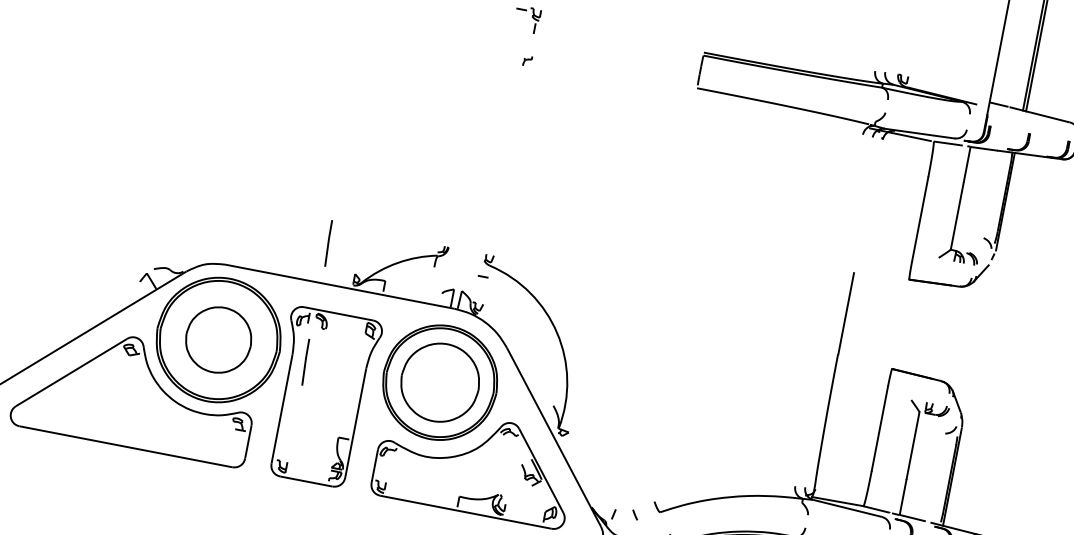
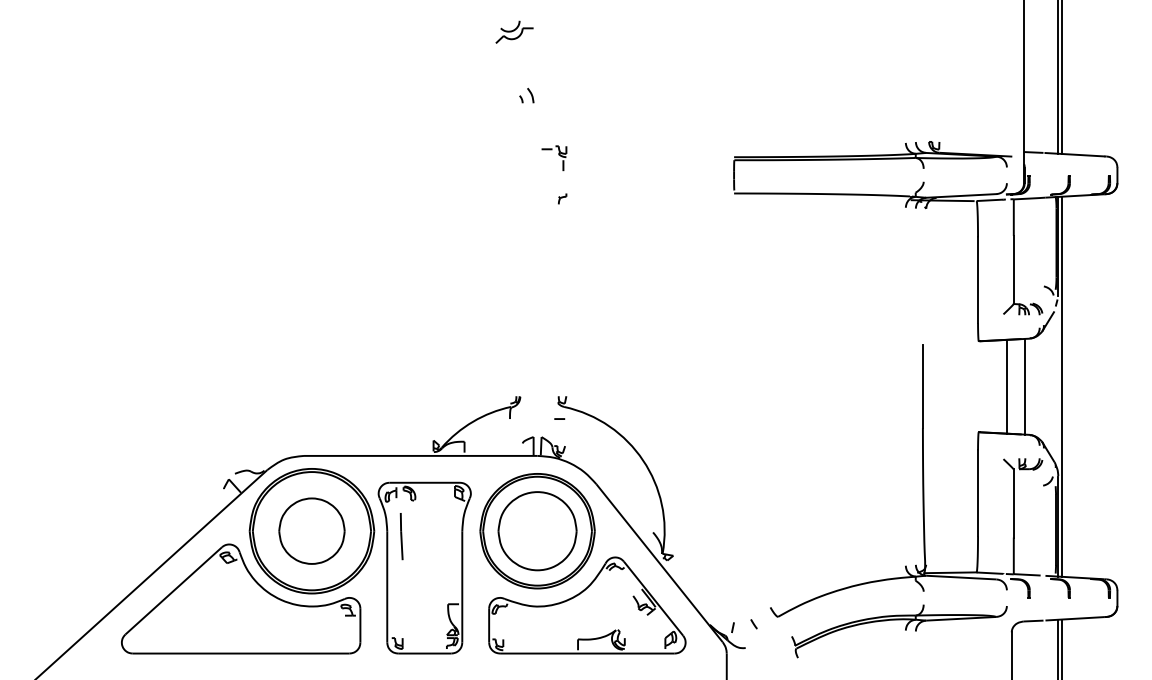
line: (328, 243) -> (401, 415), removed
line: (929, 329) -> (1007, 386), added
line: (946, 332) -> (1025, 386), added
line: (982, 339) -> (1061, 386), added

